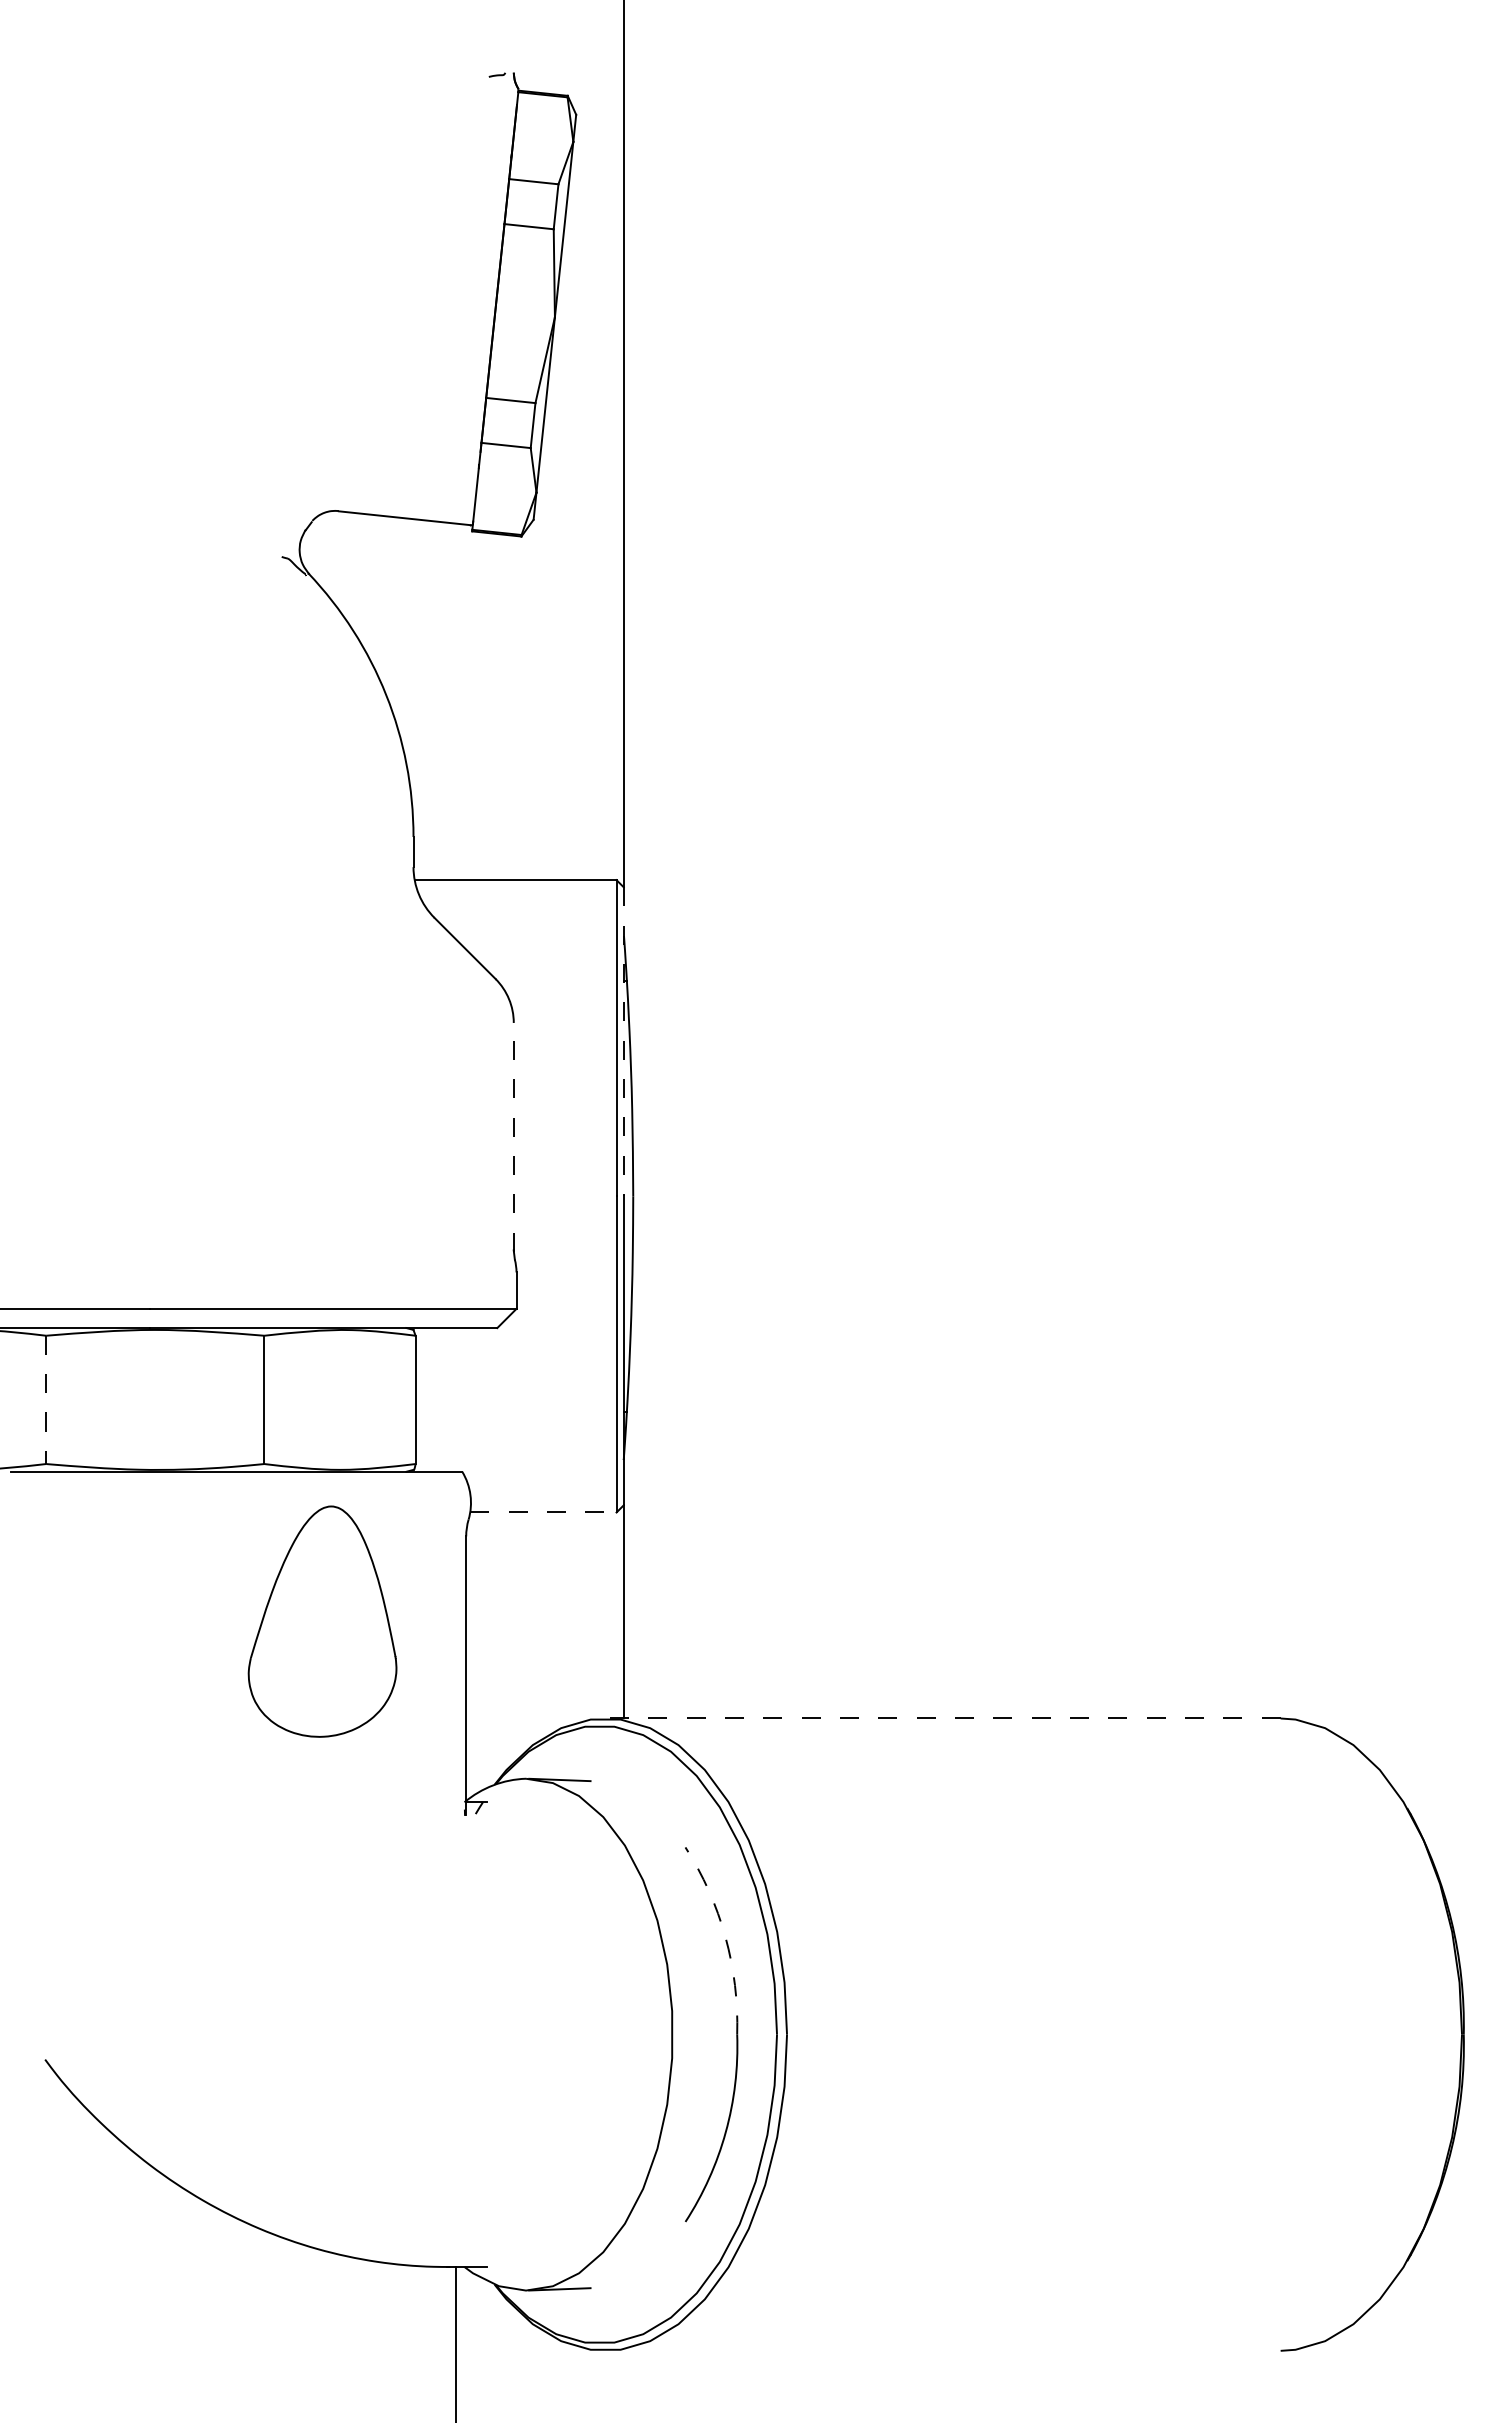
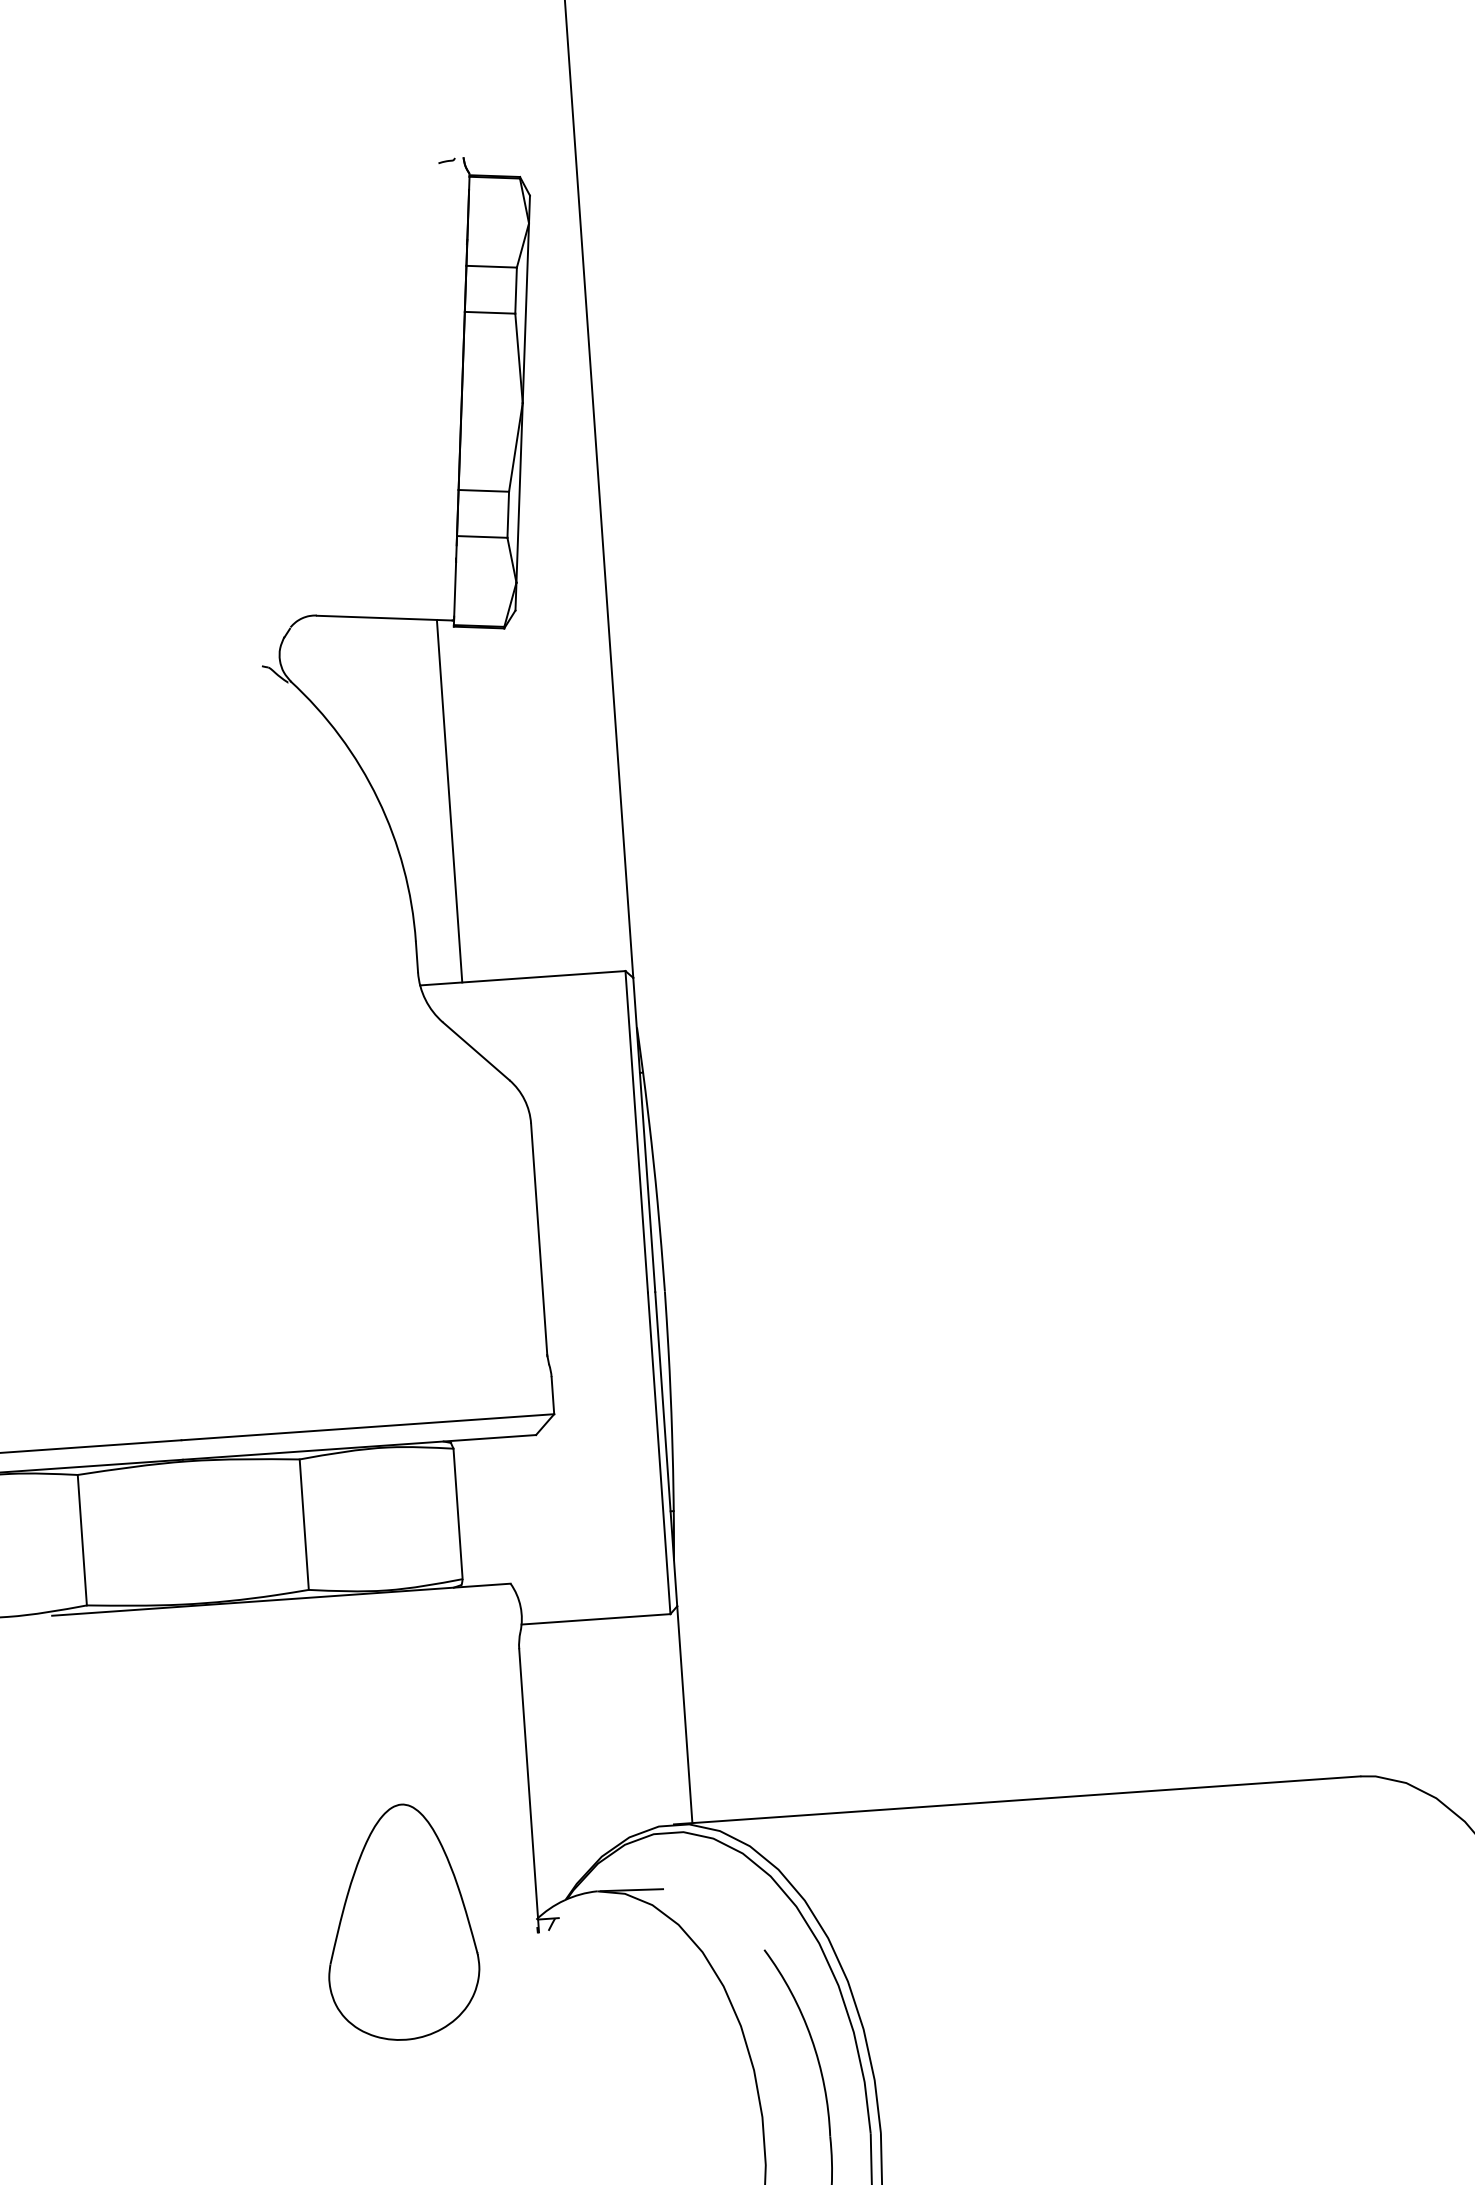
line: (456, 701) -> (449, 800), added
line: (623, 1042) -> (644, 1135), dashed -> solid
line: (513, 1136) -> (538, 1239), dashed -> solid
line: (46, 1400) -> (82, 1540), dashed -> solid
line: (543, 1512) -> (596, 1619), dashed -> solid
part: (322, 1621) -> (400, 1922), moved
line: (942, 1718) -> (1016, 1800), dashed -> solid
arc: (725, 1937) -> (811, 2038), dashed -> solid

